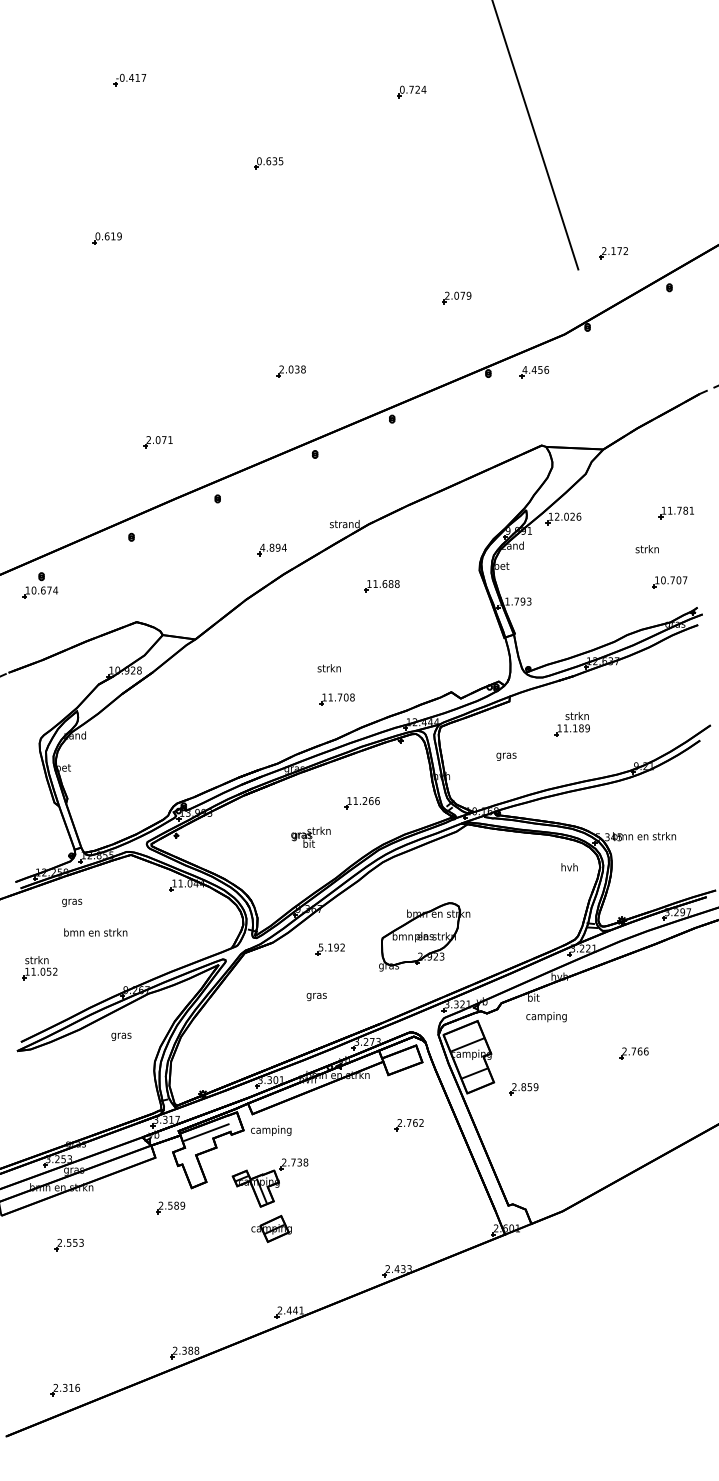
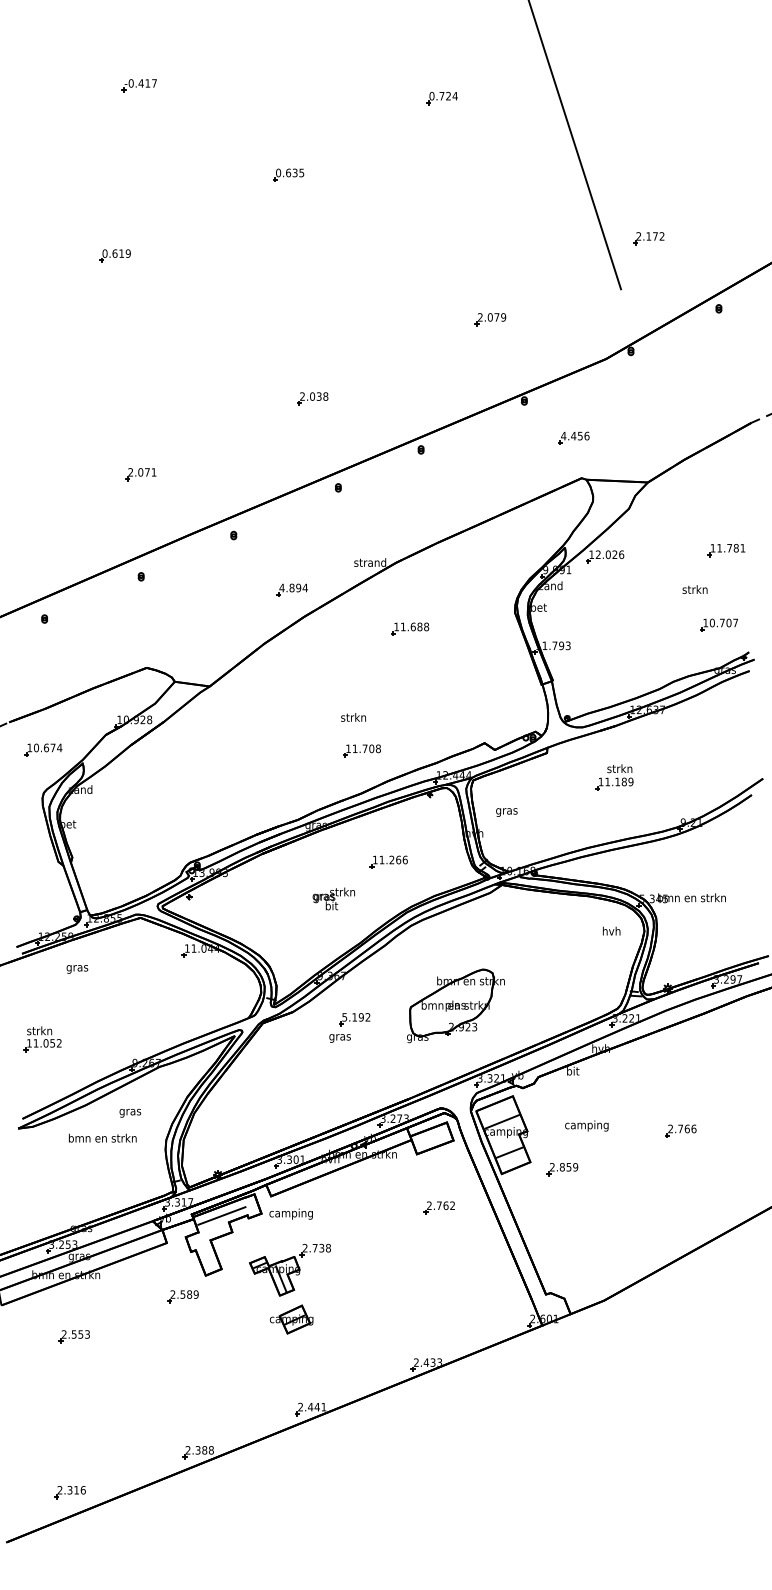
part: (613, 253) -> (648, 238), moved
part: (534, 371) -> (573, 437), moved
part: (157, 442) -> (140, 474), moved
part: (40, 591) -> (43, 749), moved
text: (506, 756) -> (506, 812), moved
text: (95, 931) -> (102, 1137), moved
text: (316, 997) -> (339, 1038), moved
text: (546, 1016) -> (586, 1125), moved

